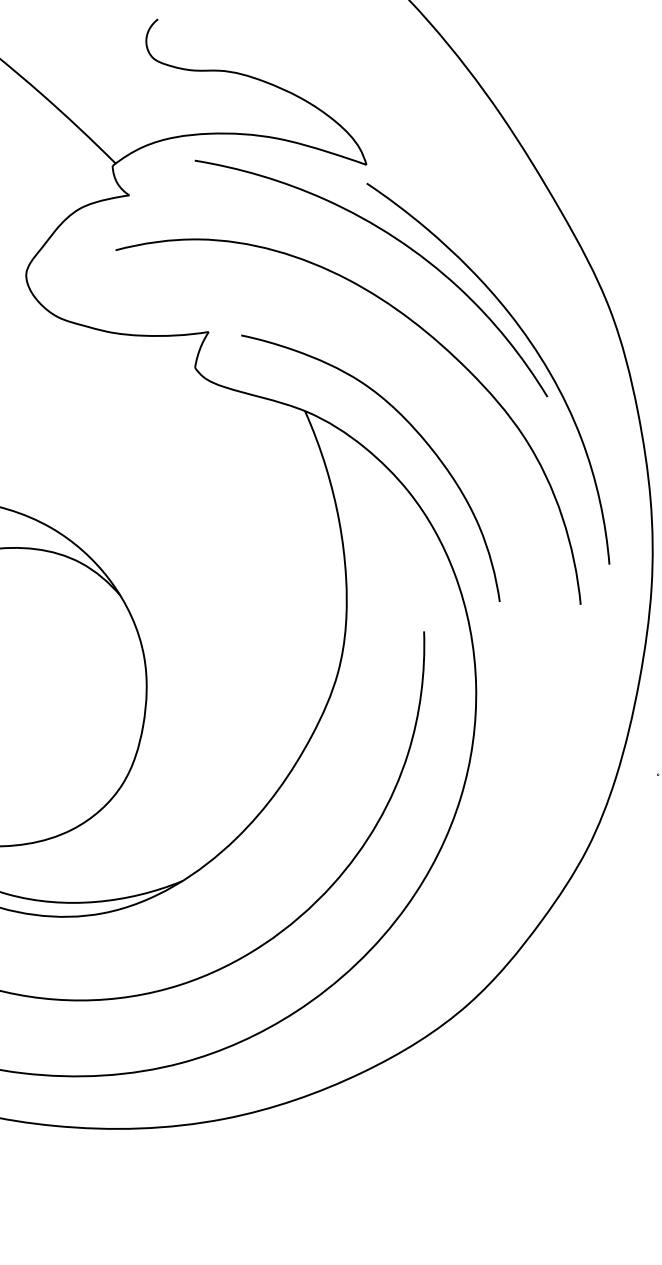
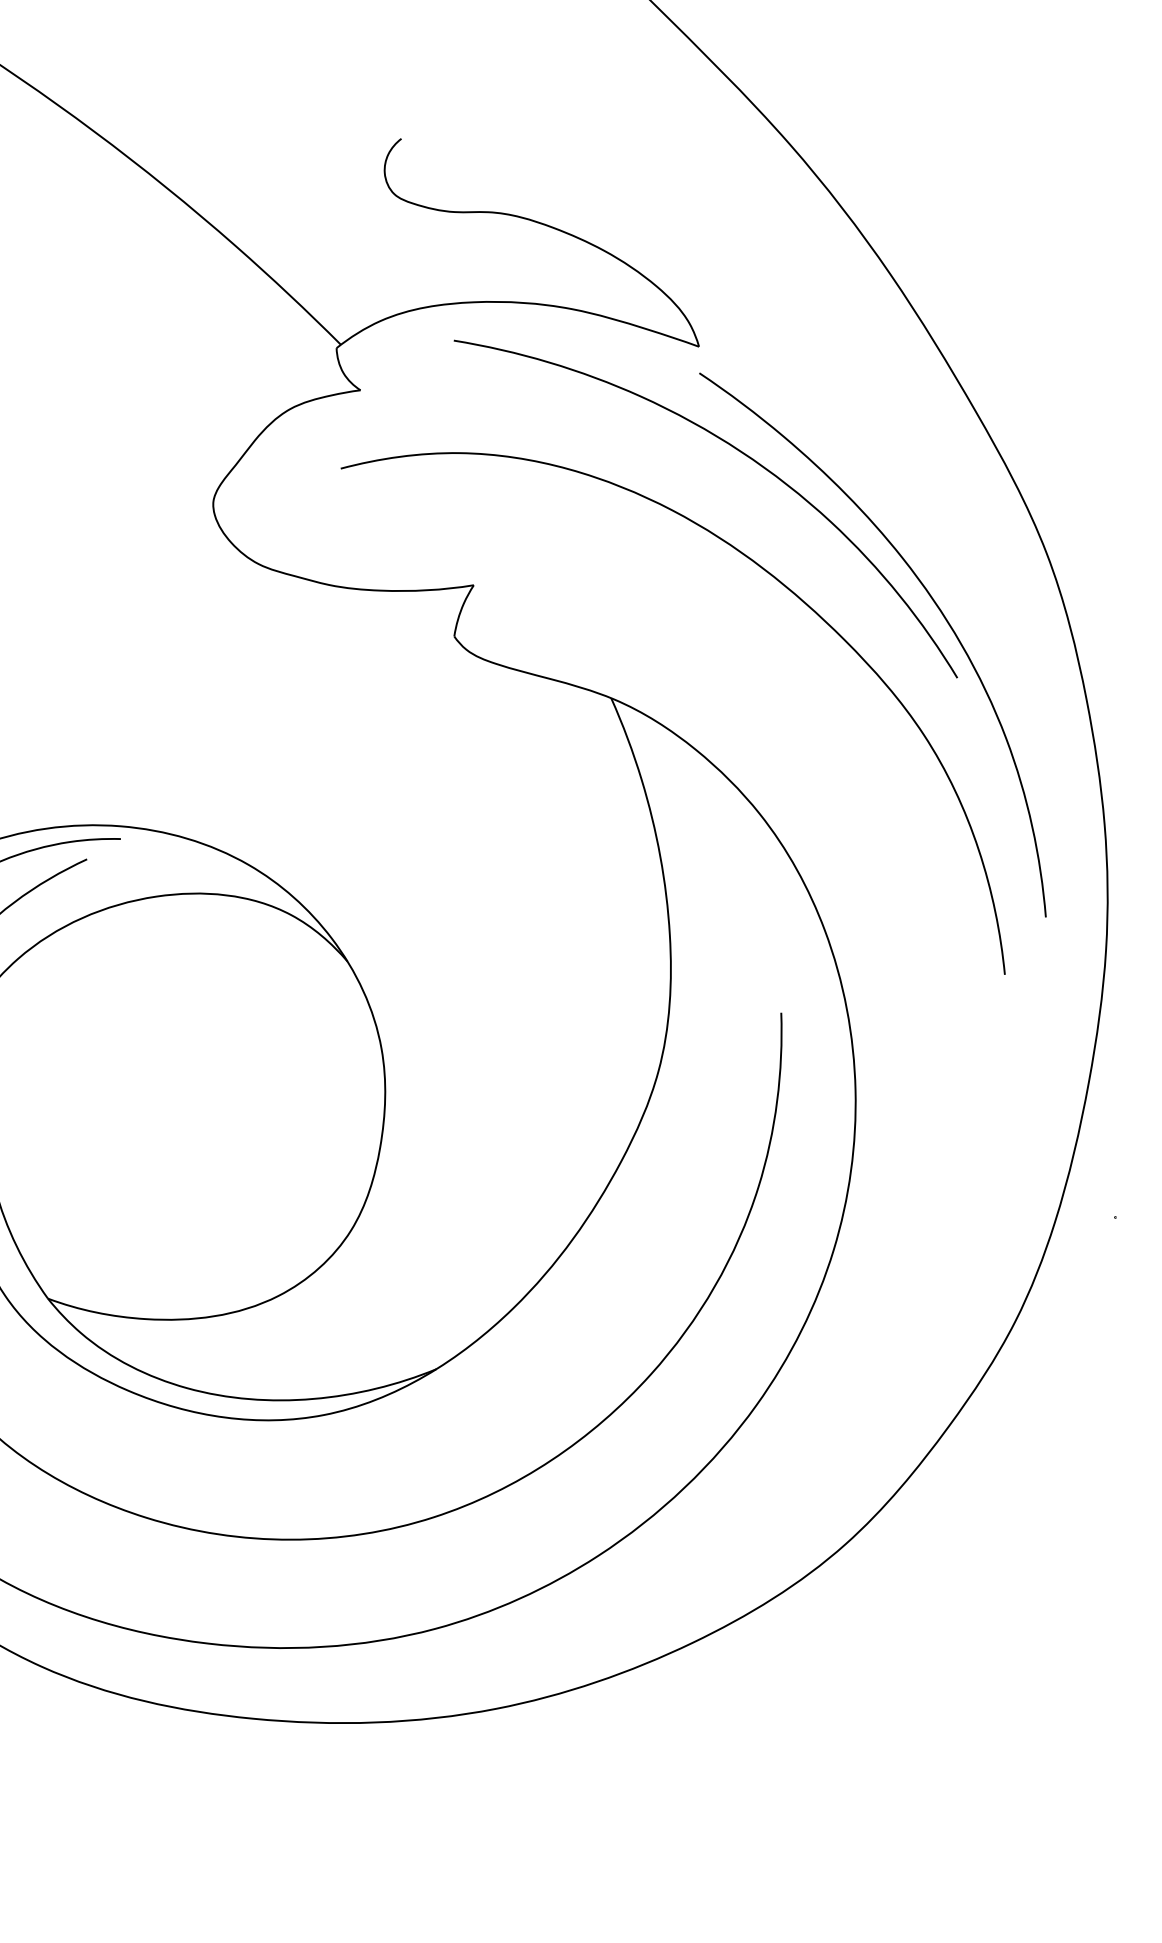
curve: (416, 432) -> (770, 728), removed

